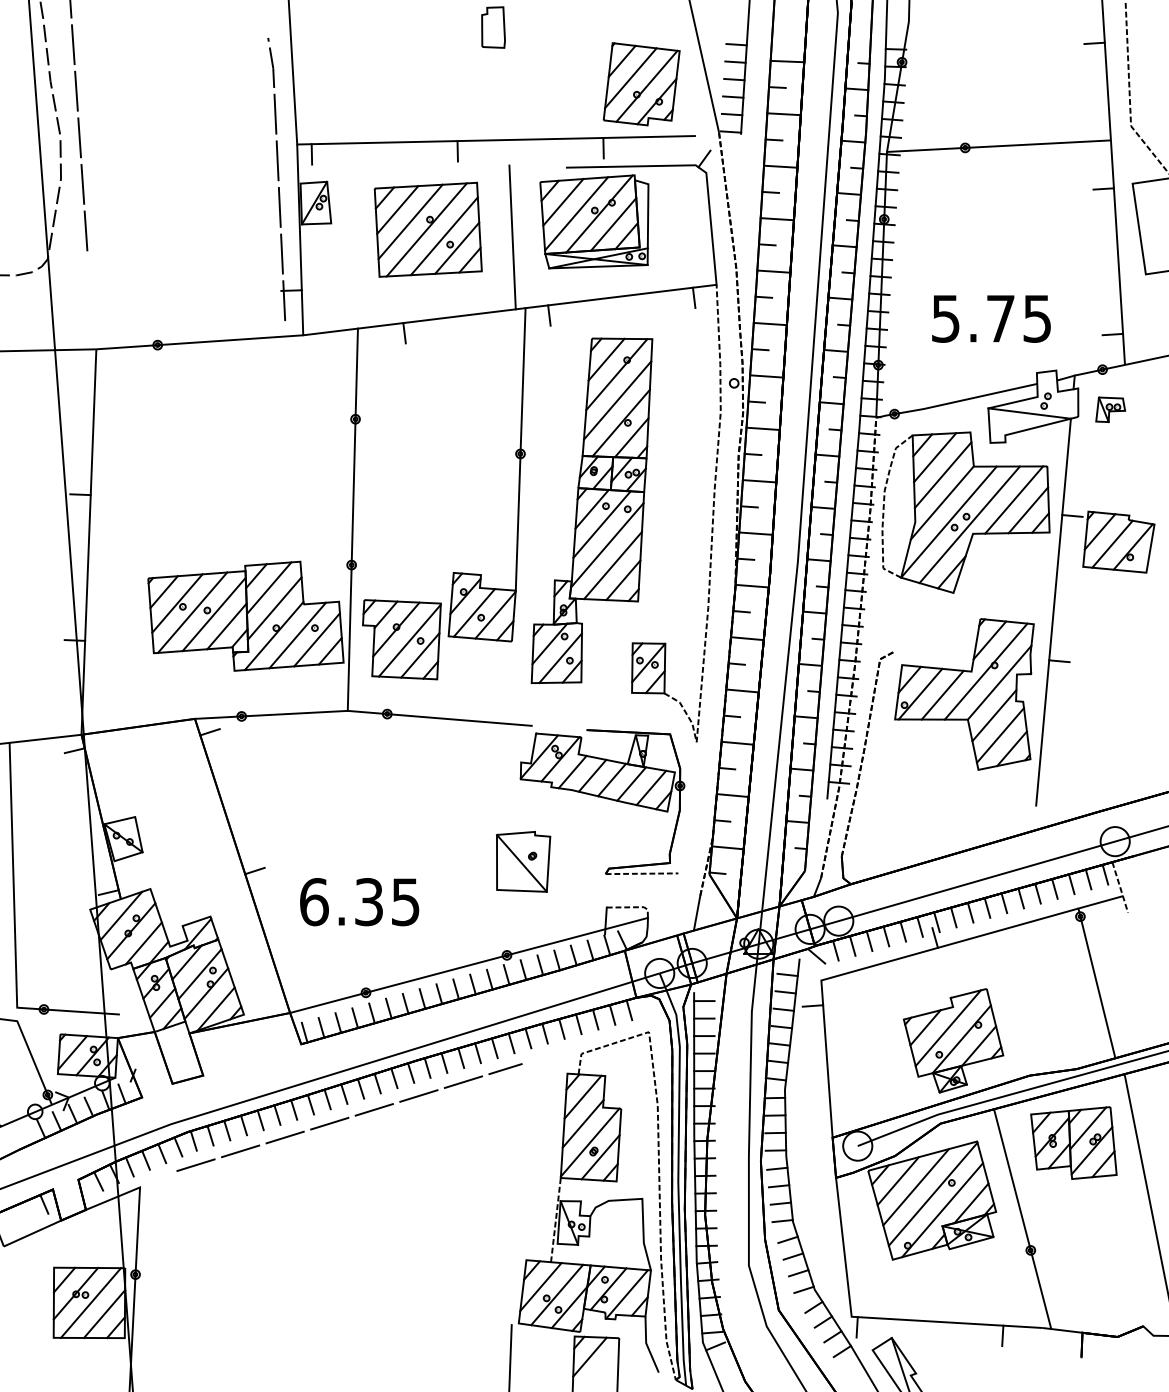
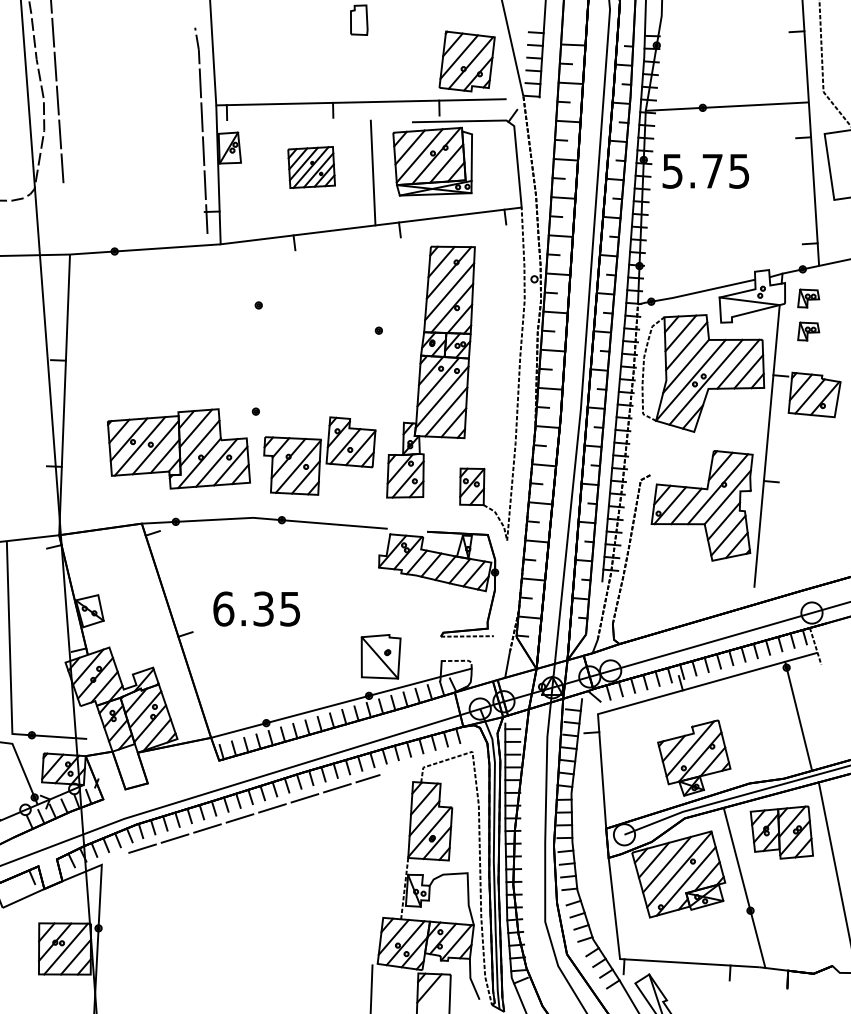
part: (427, 229) -> (311, 167), size x0.6
text: (990, 319) -> (705, 171), moved
line: (519, 449) -> (378, 327), removed
part: (1110, 455) -> (808, 331), added
line: (352, 519) -> (256, 378), removed
part: (522, 861) -> (380, 656), moved
text: (359, 901) -> (256, 608), moved

